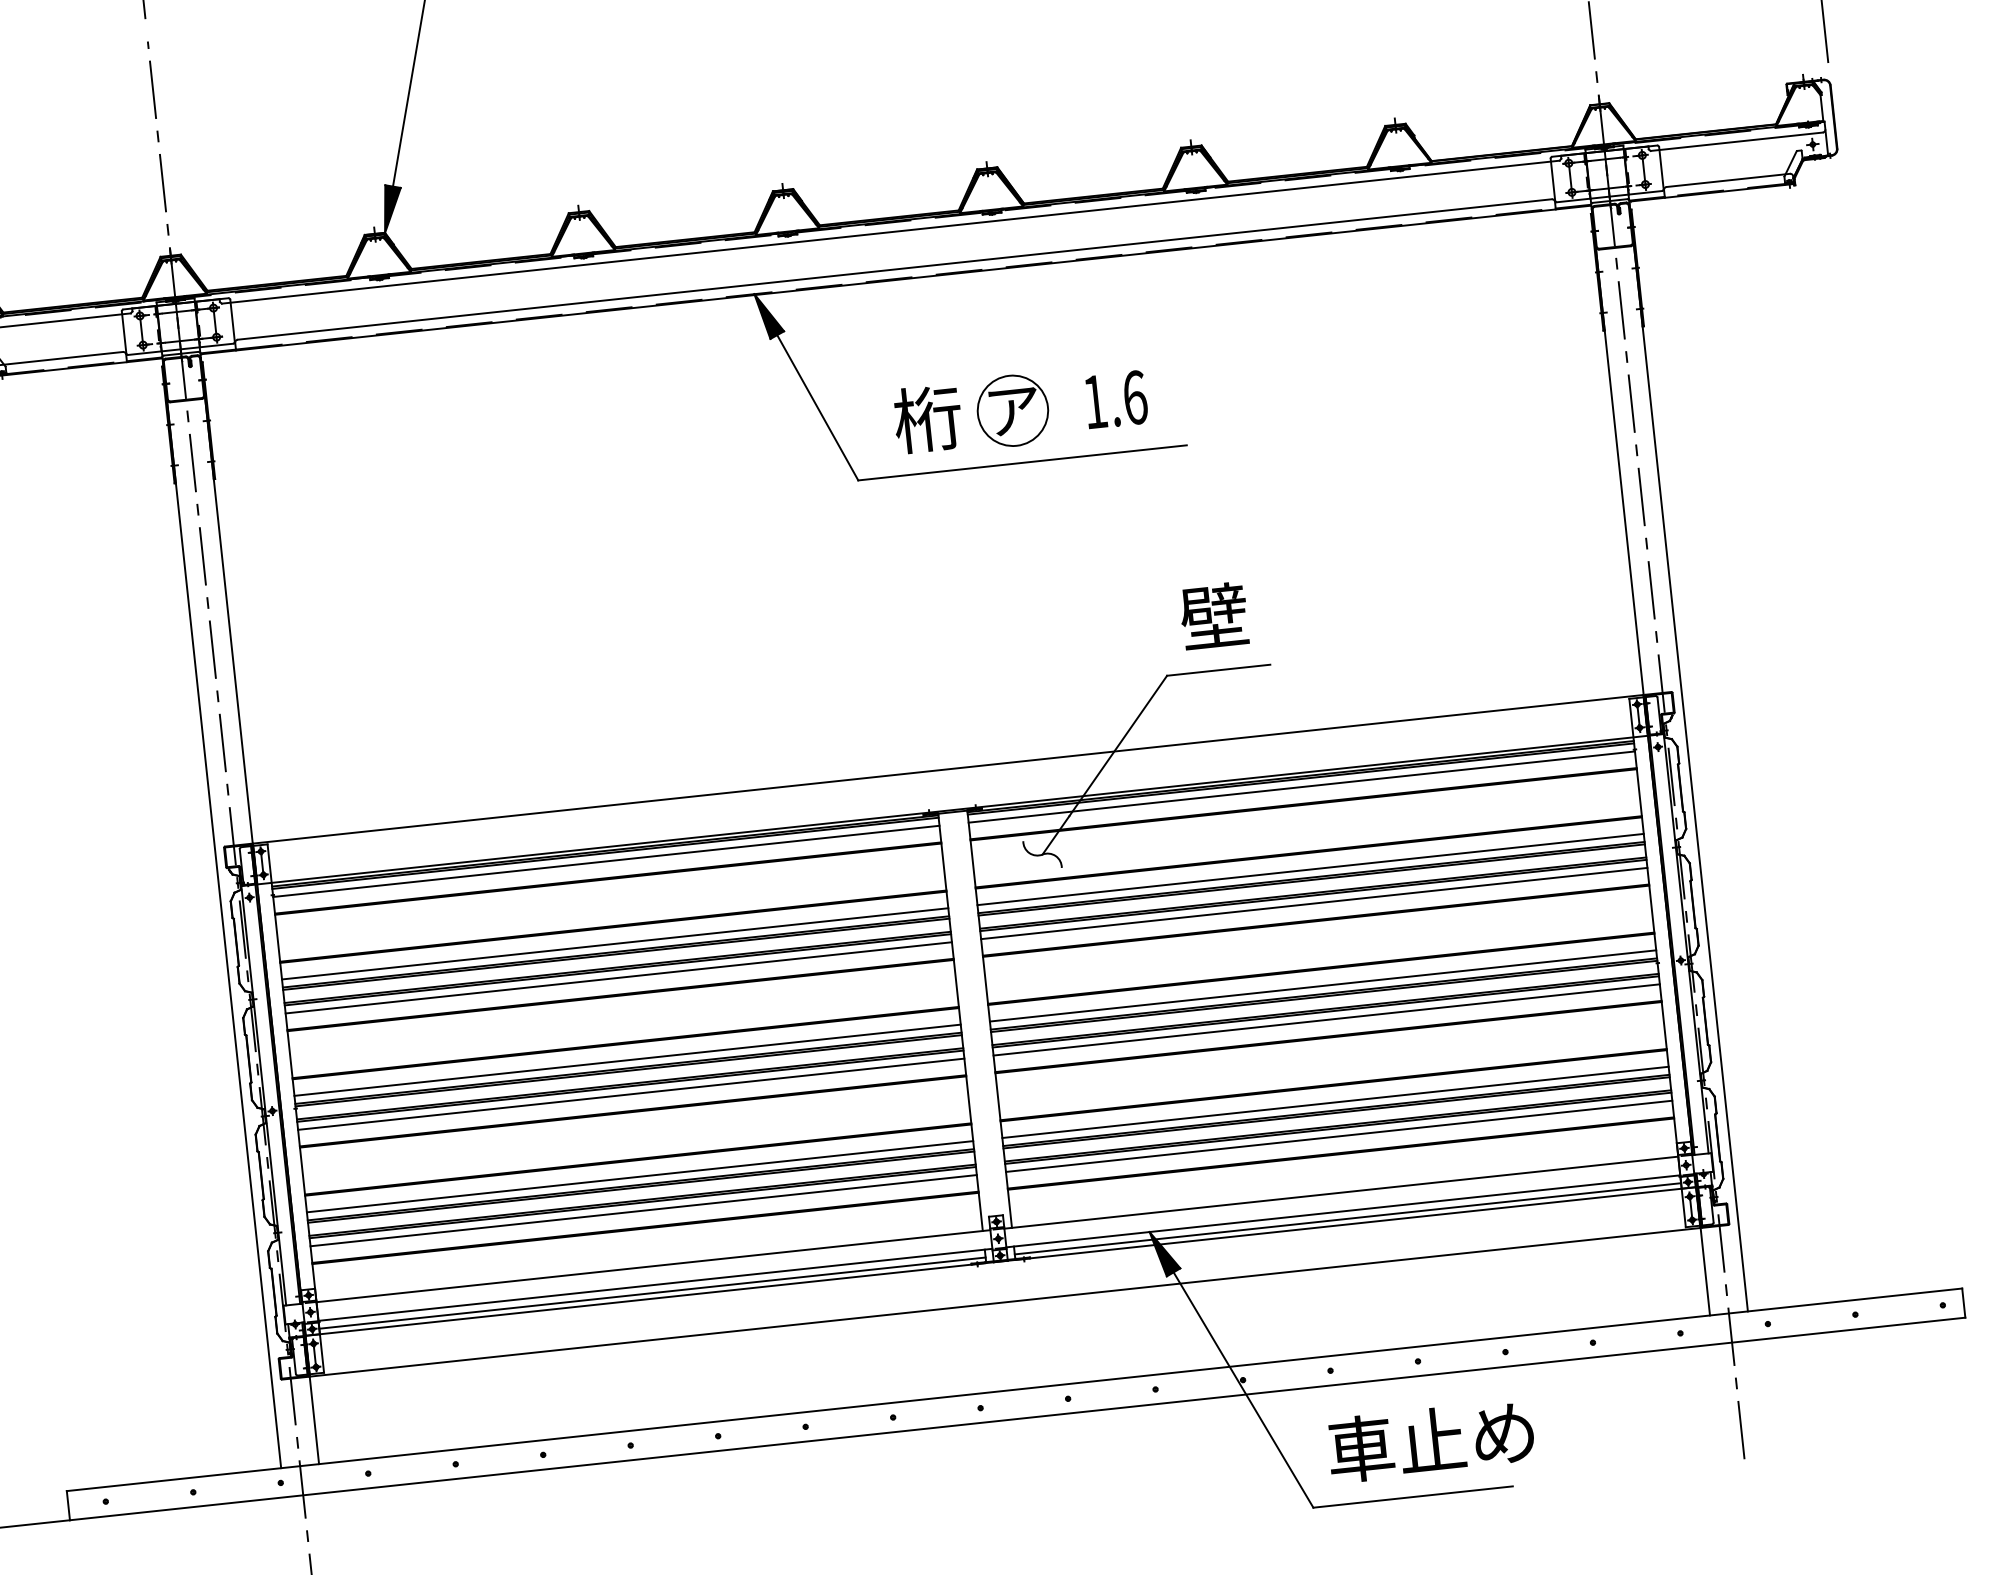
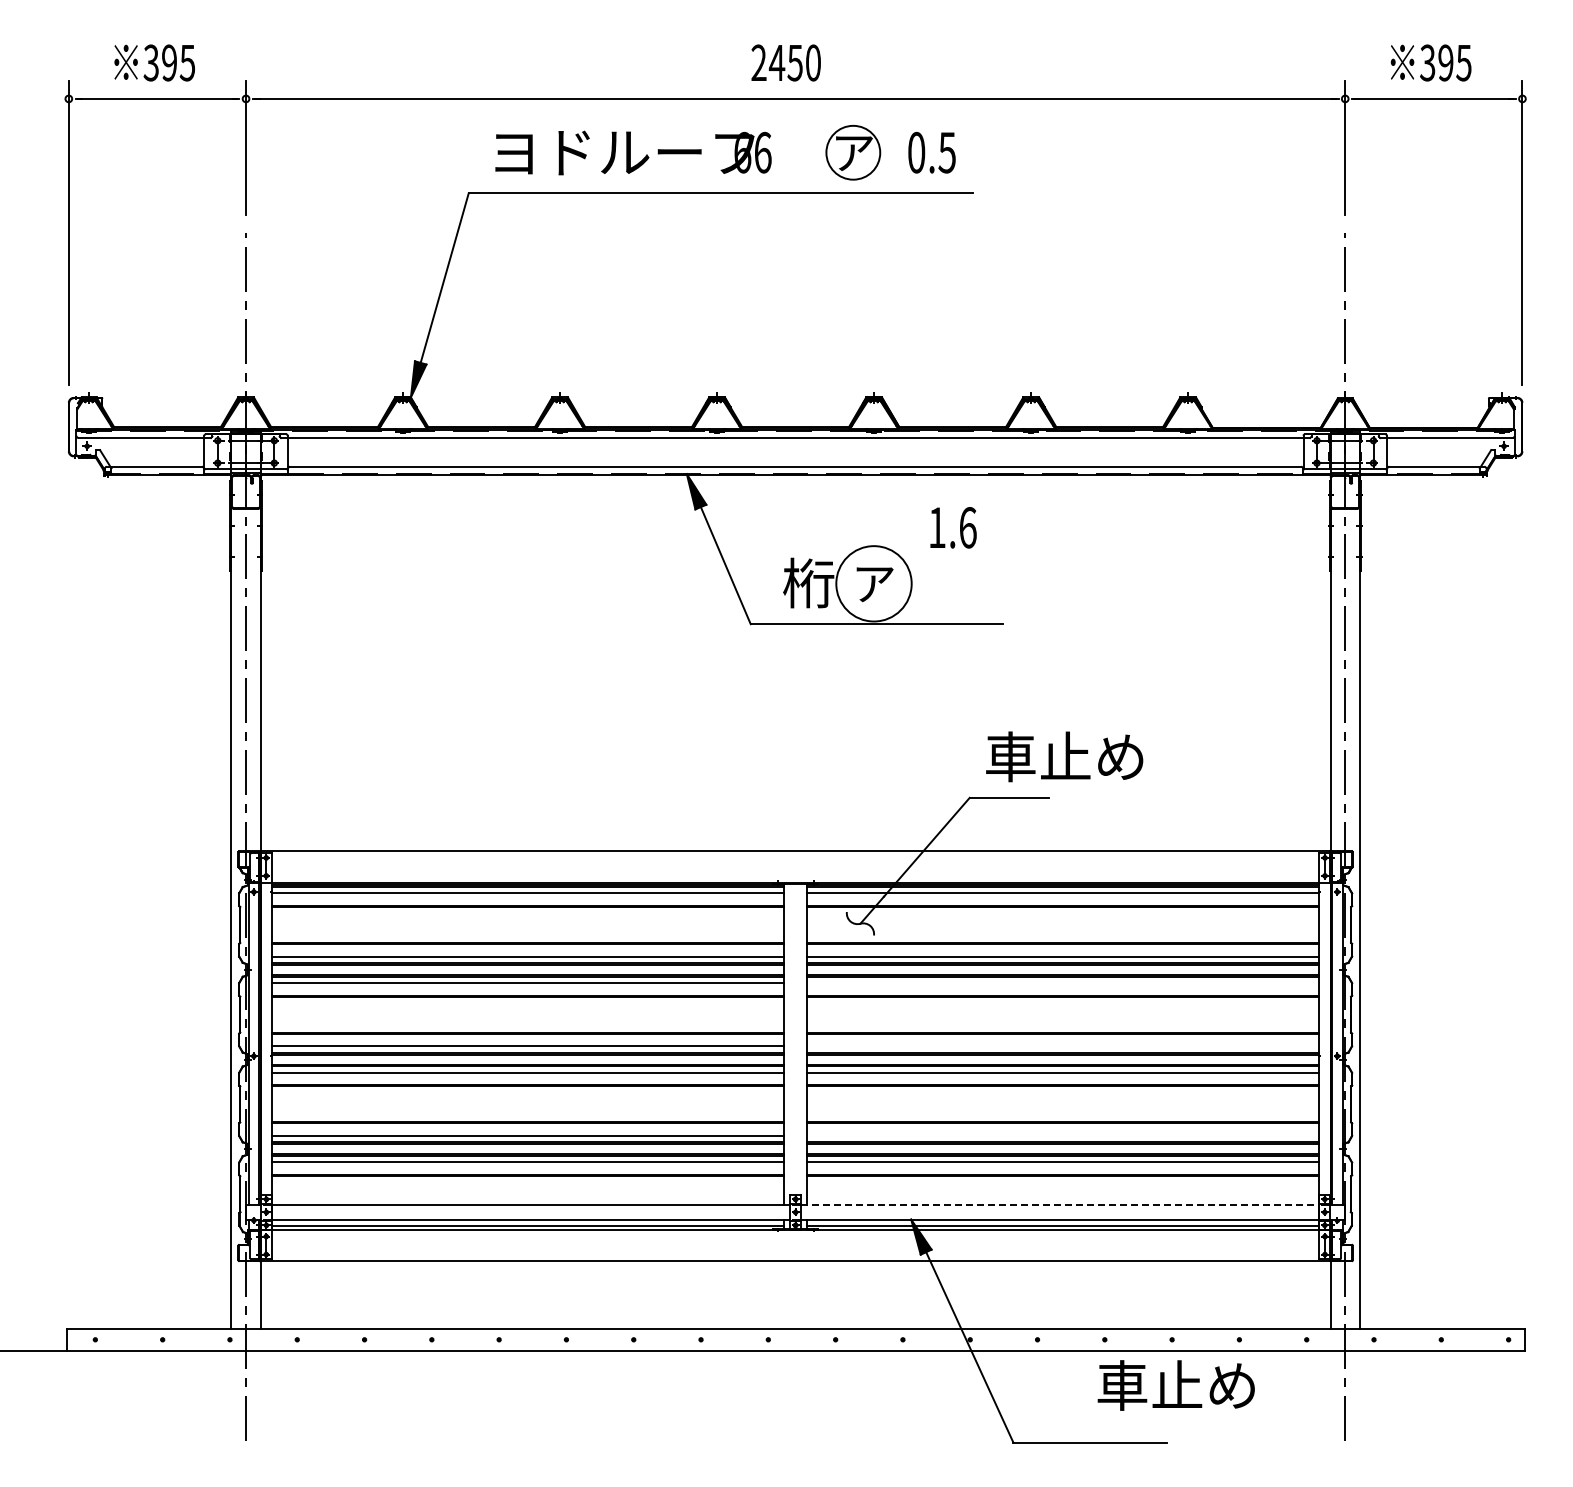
text: (1116, 399) -> (953, 527), moved
circle: (1012, 410) -> (873, 583), size x1.4
text: (1283, 608) -> (1063, 756), 壁 -> 車止め
line: (1313, 904) -> (1062, 983), removed
line: (1322, 986) -> (1062, 1046), removed
line: (1334, 1103) -> (1062, 1136), removed
line: (1341, 1193) -> (1060, 1205), solid -> dashed
text: (1430, 1441) -> (1175, 1385), moved

